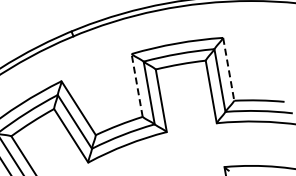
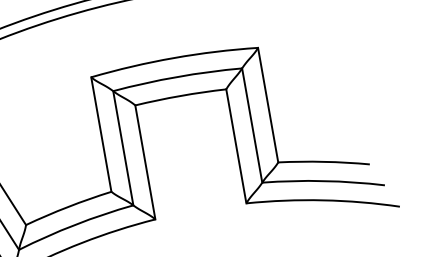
line: (228, 69) -> (267, 105), dashed -> solid
line: (137, 85) -> (101, 134), dashed -> solid

